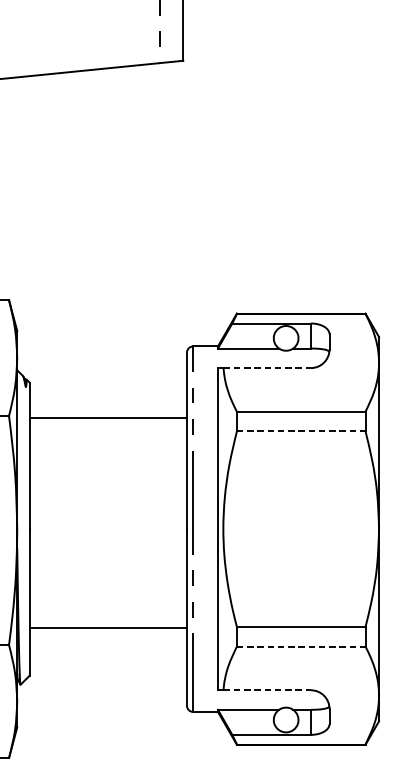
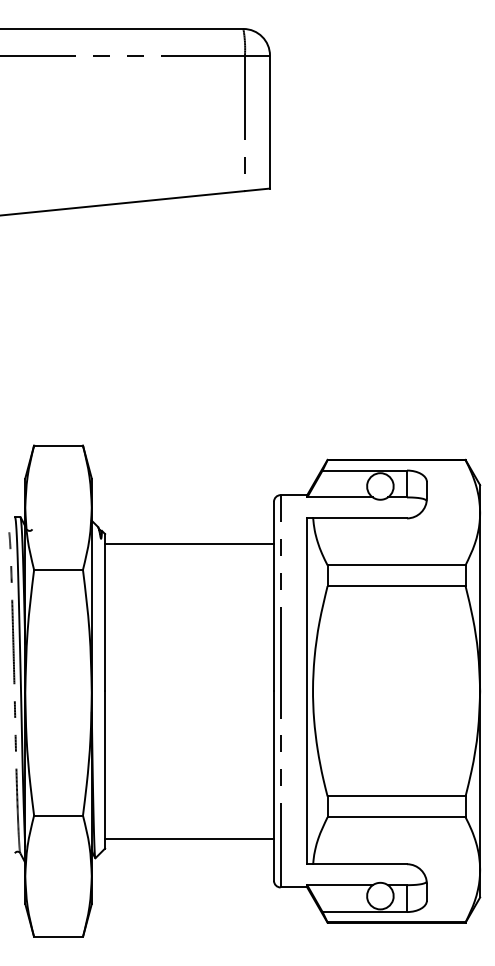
line: (267, 368) -> (360, 518), dashed -> solid
line: (108, 417) -> (189, 543), moved
line: (301, 431) -> (396, 586), dashed -> solid
line: (108, 627) -> (189, 838), moved
line: (301, 646) -> (396, 817), dashed -> solid
line: (267, 690) -> (360, 864), dashed -> solid

